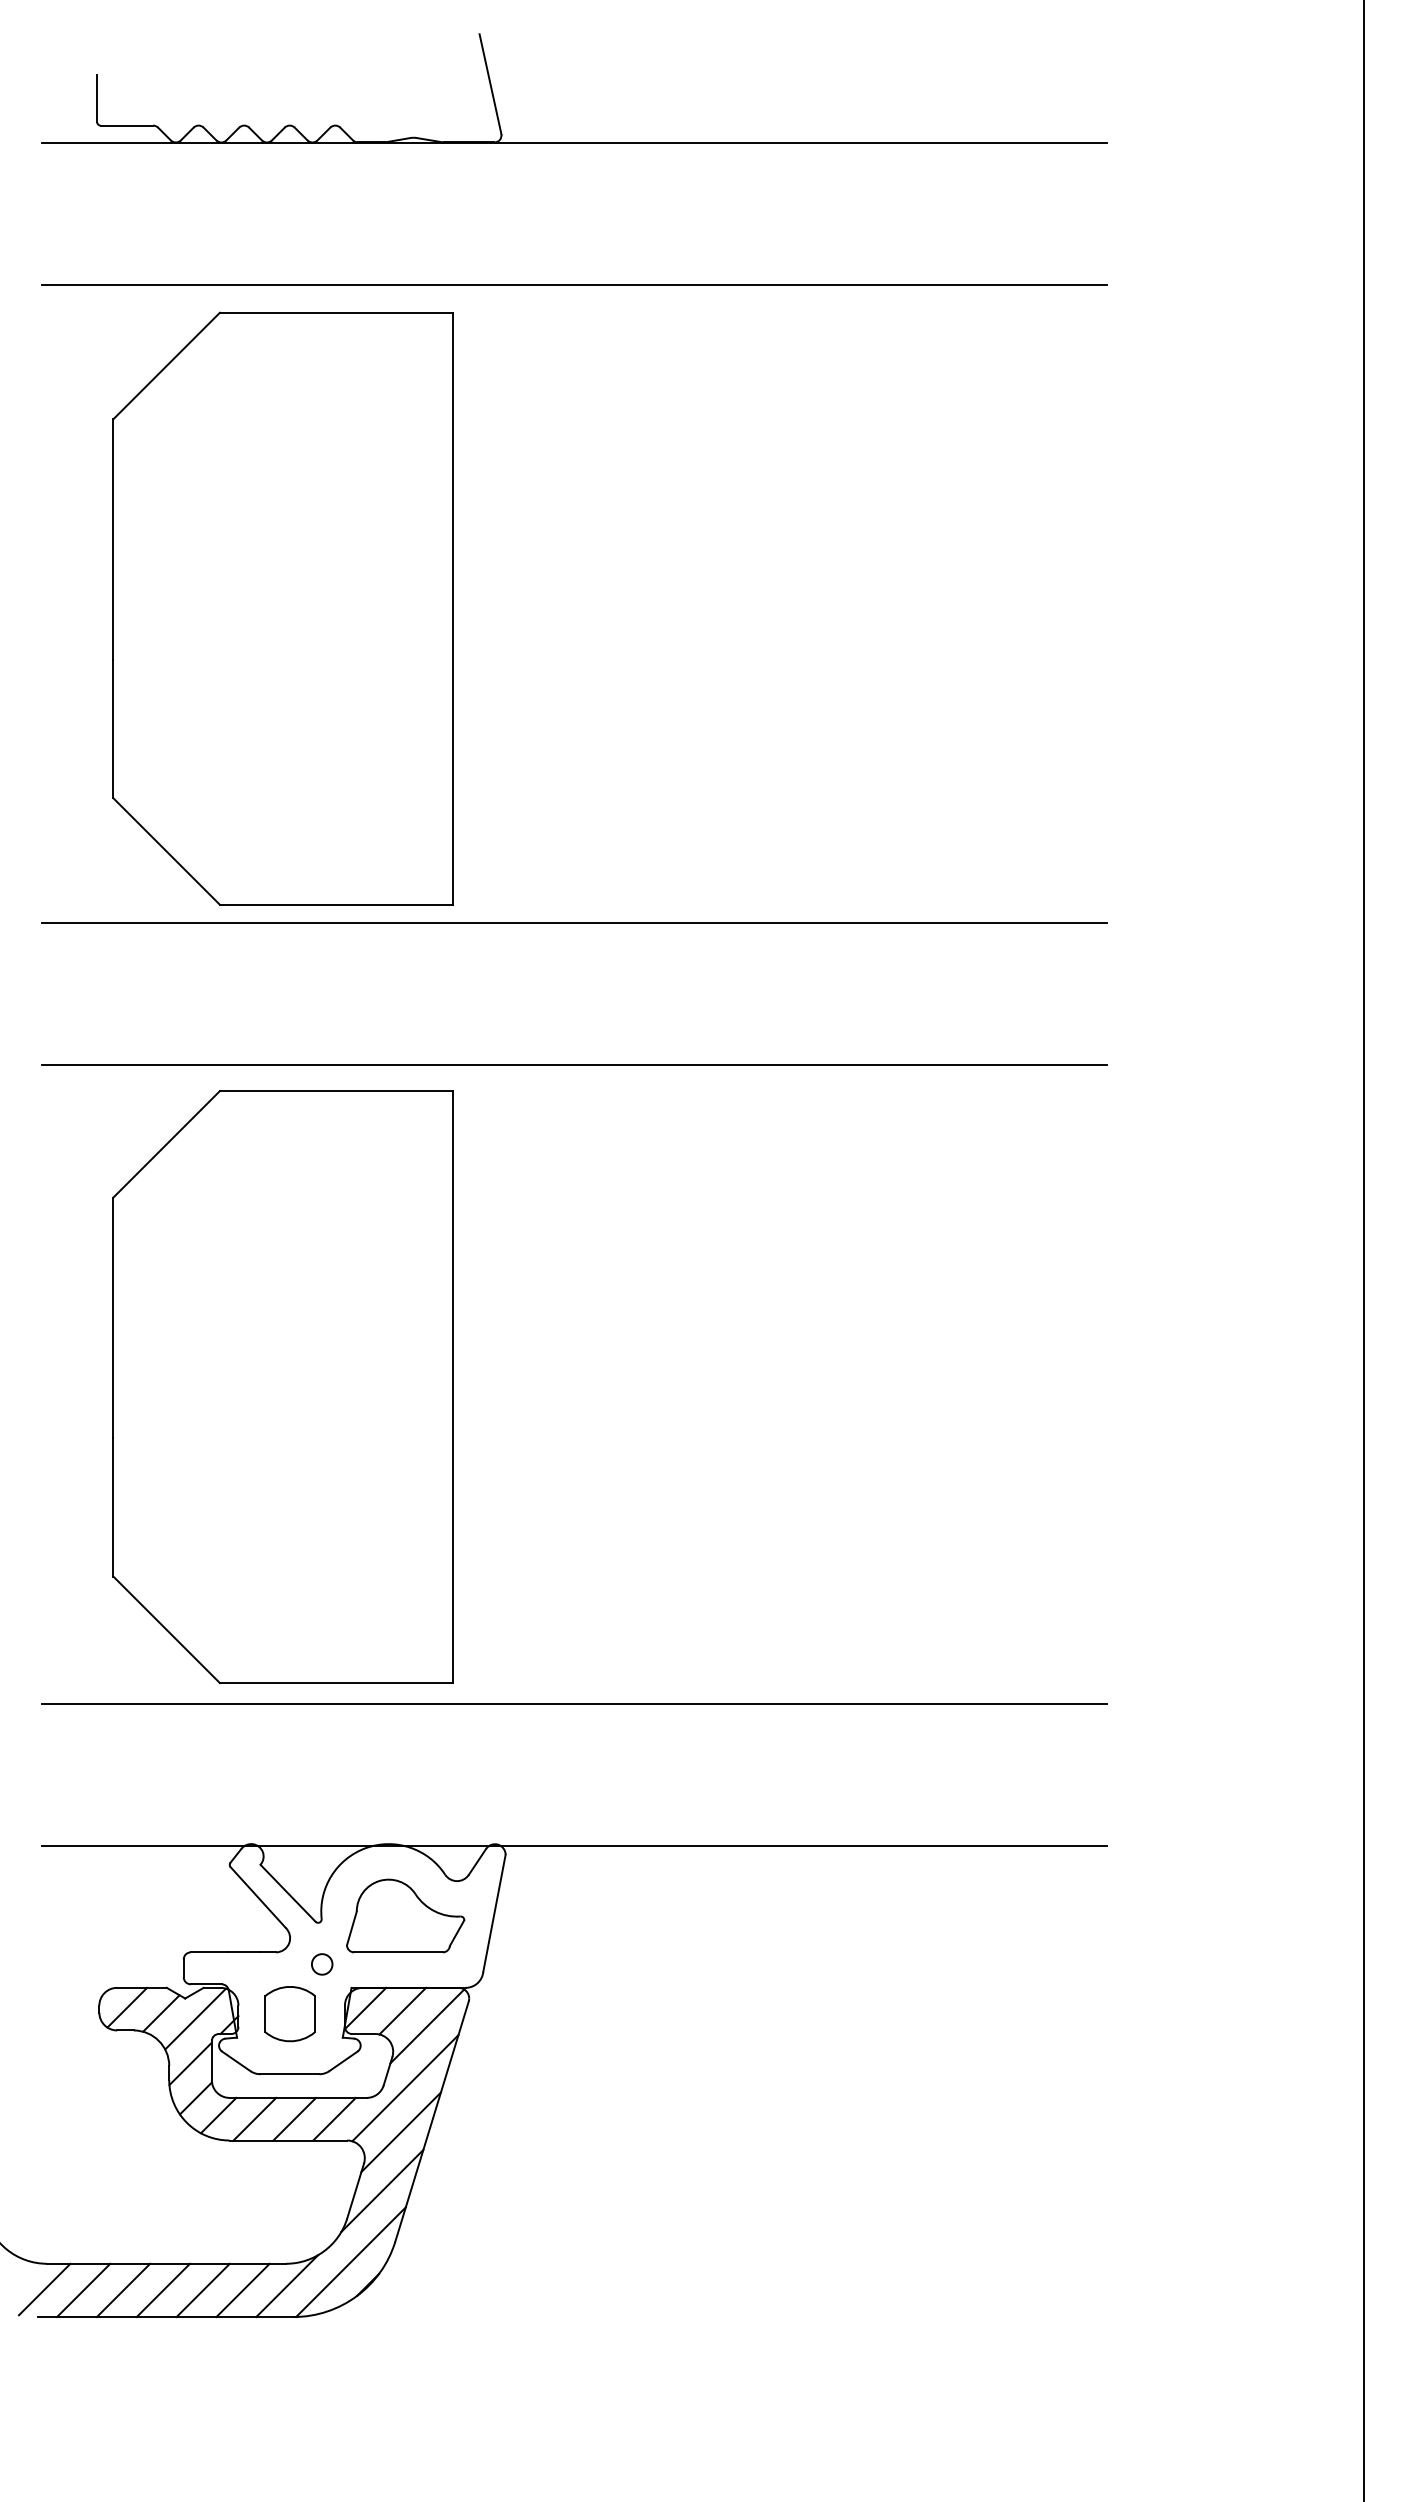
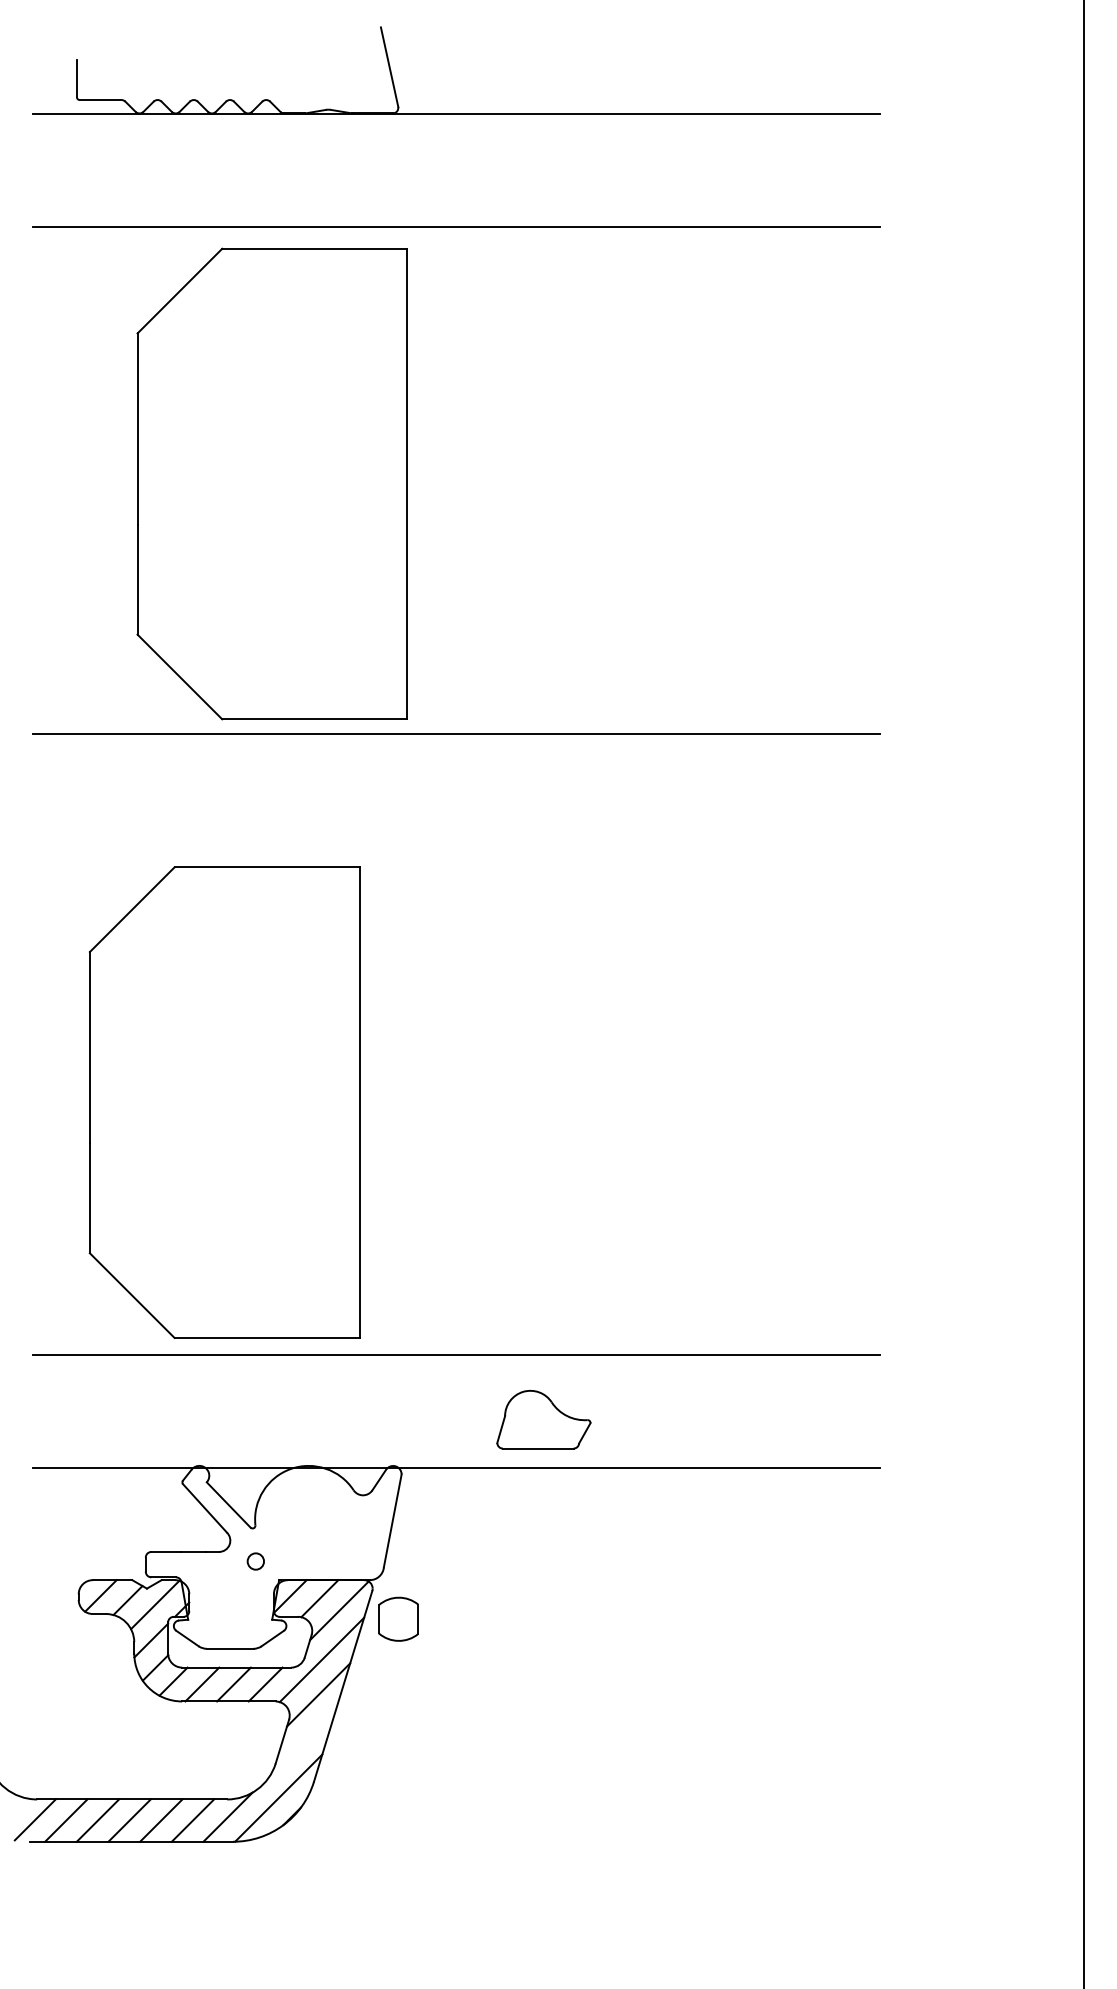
part: (282, 608) -> (271, 483), moved
line: (574, 1065) -> (456, 847), removed
part: (405, 1915) -> (543, 1419), moved
part: (289, 2014) -> (398, 1619), moved
line: (382, 2190) -> (303, 1741), removed

